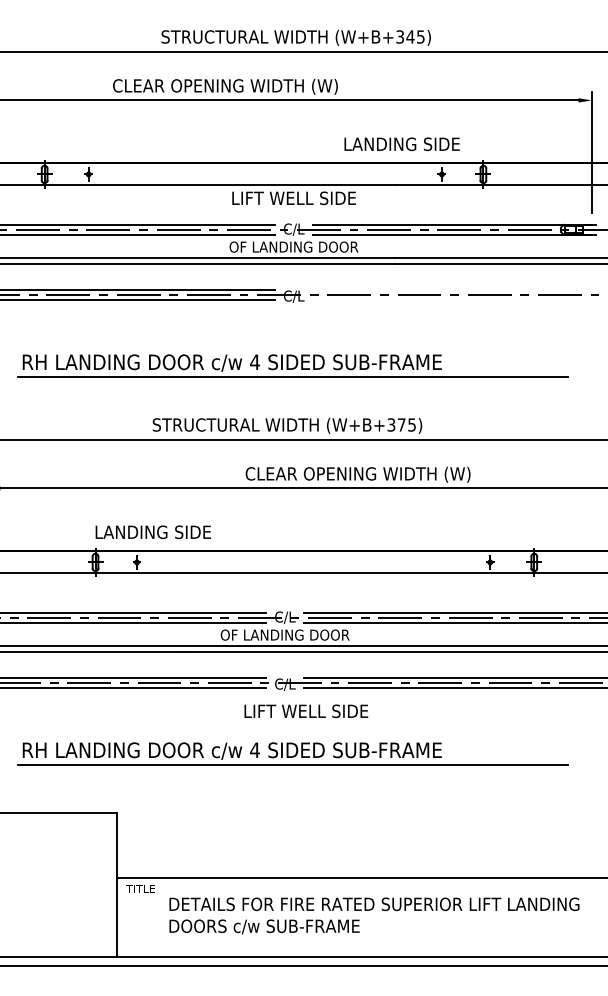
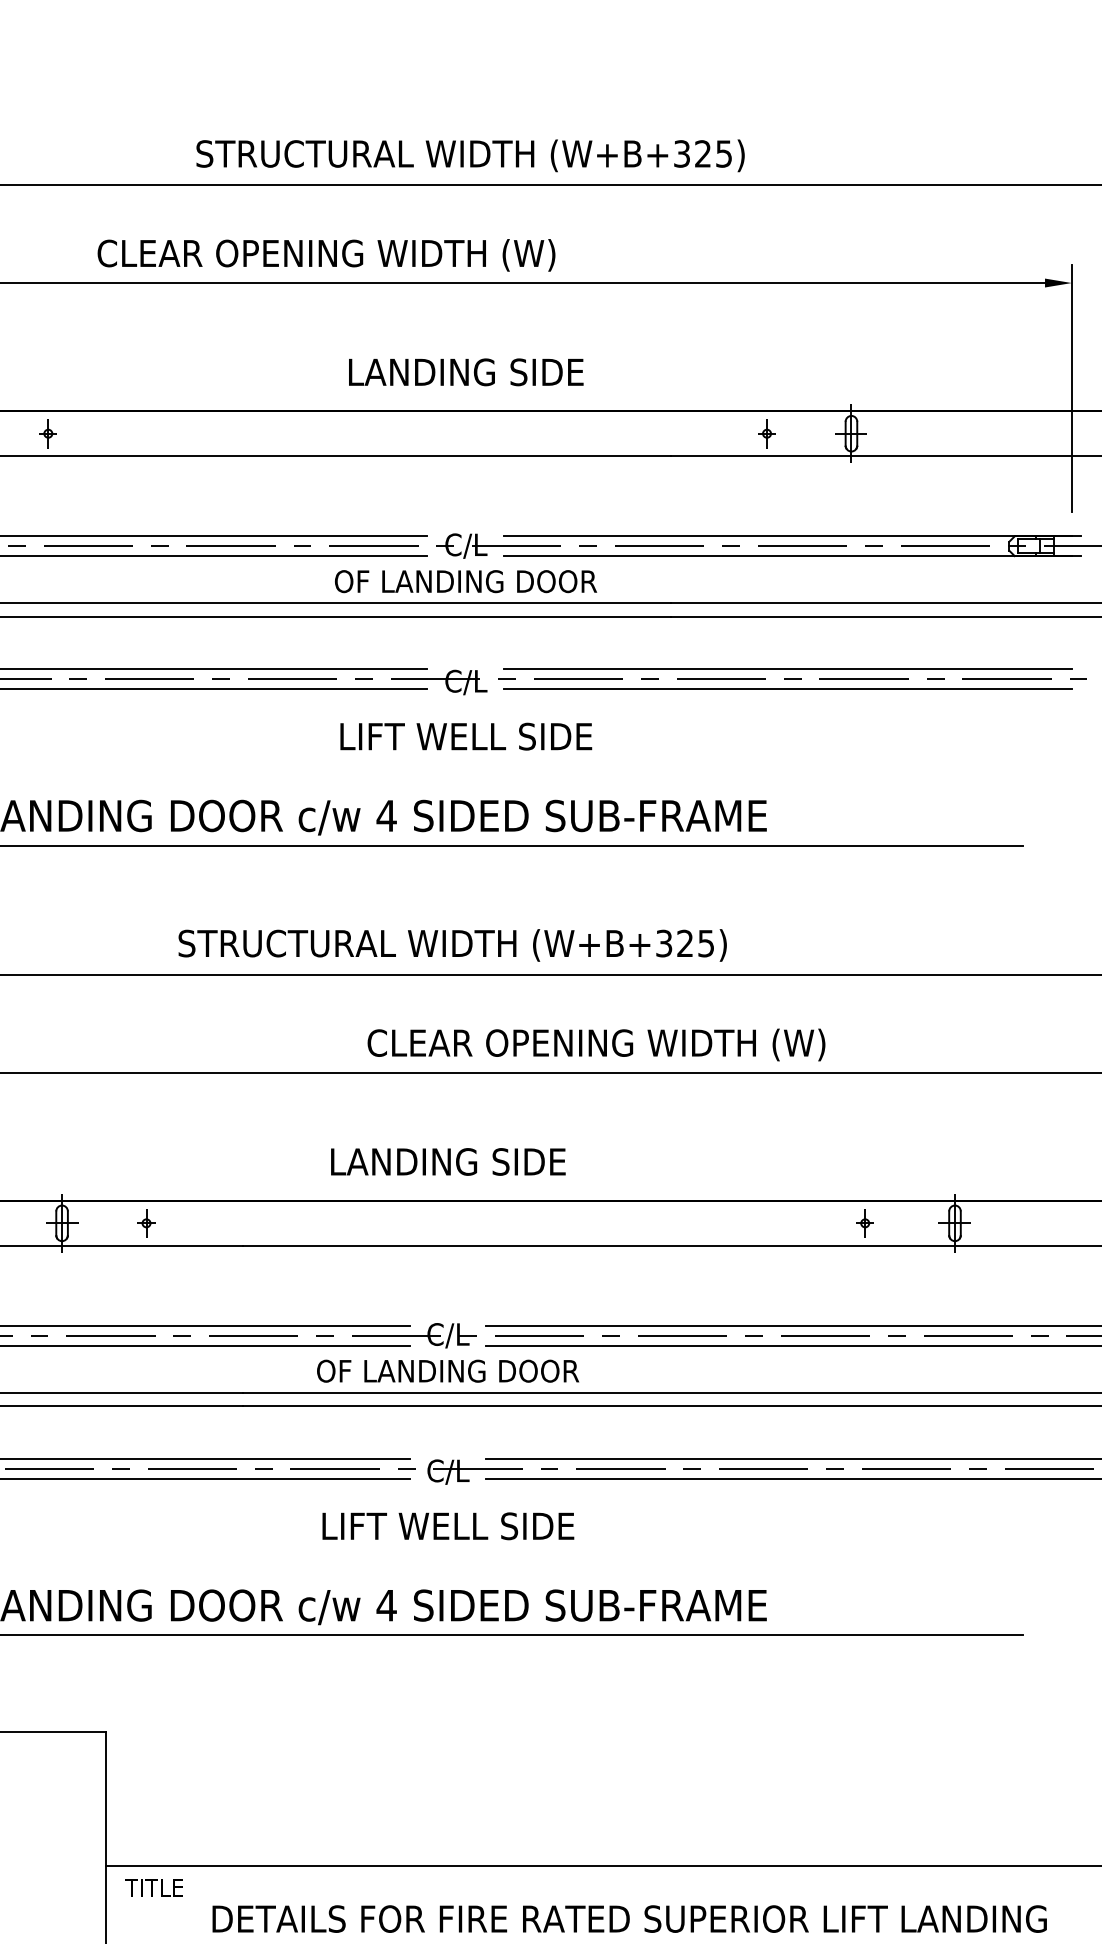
text: (410, 36) -> (703, 152), (W+B+345) -> (W+B+325)
text: (401, 144) -> (464, 372), moved
text: (293, 198) -> (464, 737), moved
line: (451, 290) -> (786, 669), added
line: (451, 299) -> (786, 688), added
text: (401, 424) -> (684, 942), (W+B+375) -> (W+B+325)
text: (152, 532) -> (446, 1162), moved
text: (306, 711) -> (448, 1526), moved

